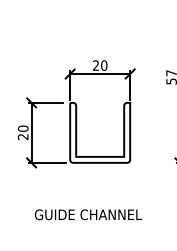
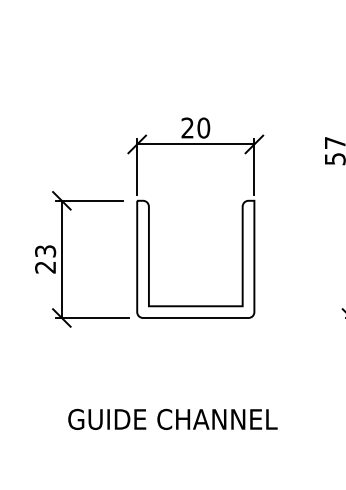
text: (23, 128) -> (46, 250), 20 -> 23

